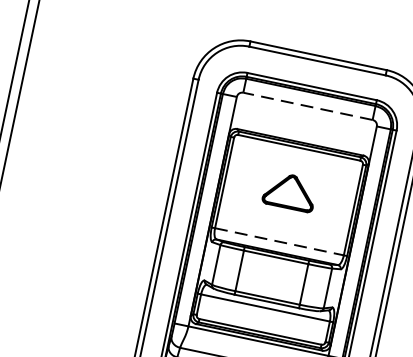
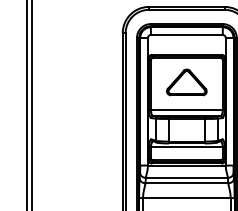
line: (307, 107) -> (186, 35), dashed -> solid
part: (289, 191) -> (186, 82), size x1.43
line: (278, 241) -> (186, 110), dashed -> solid

